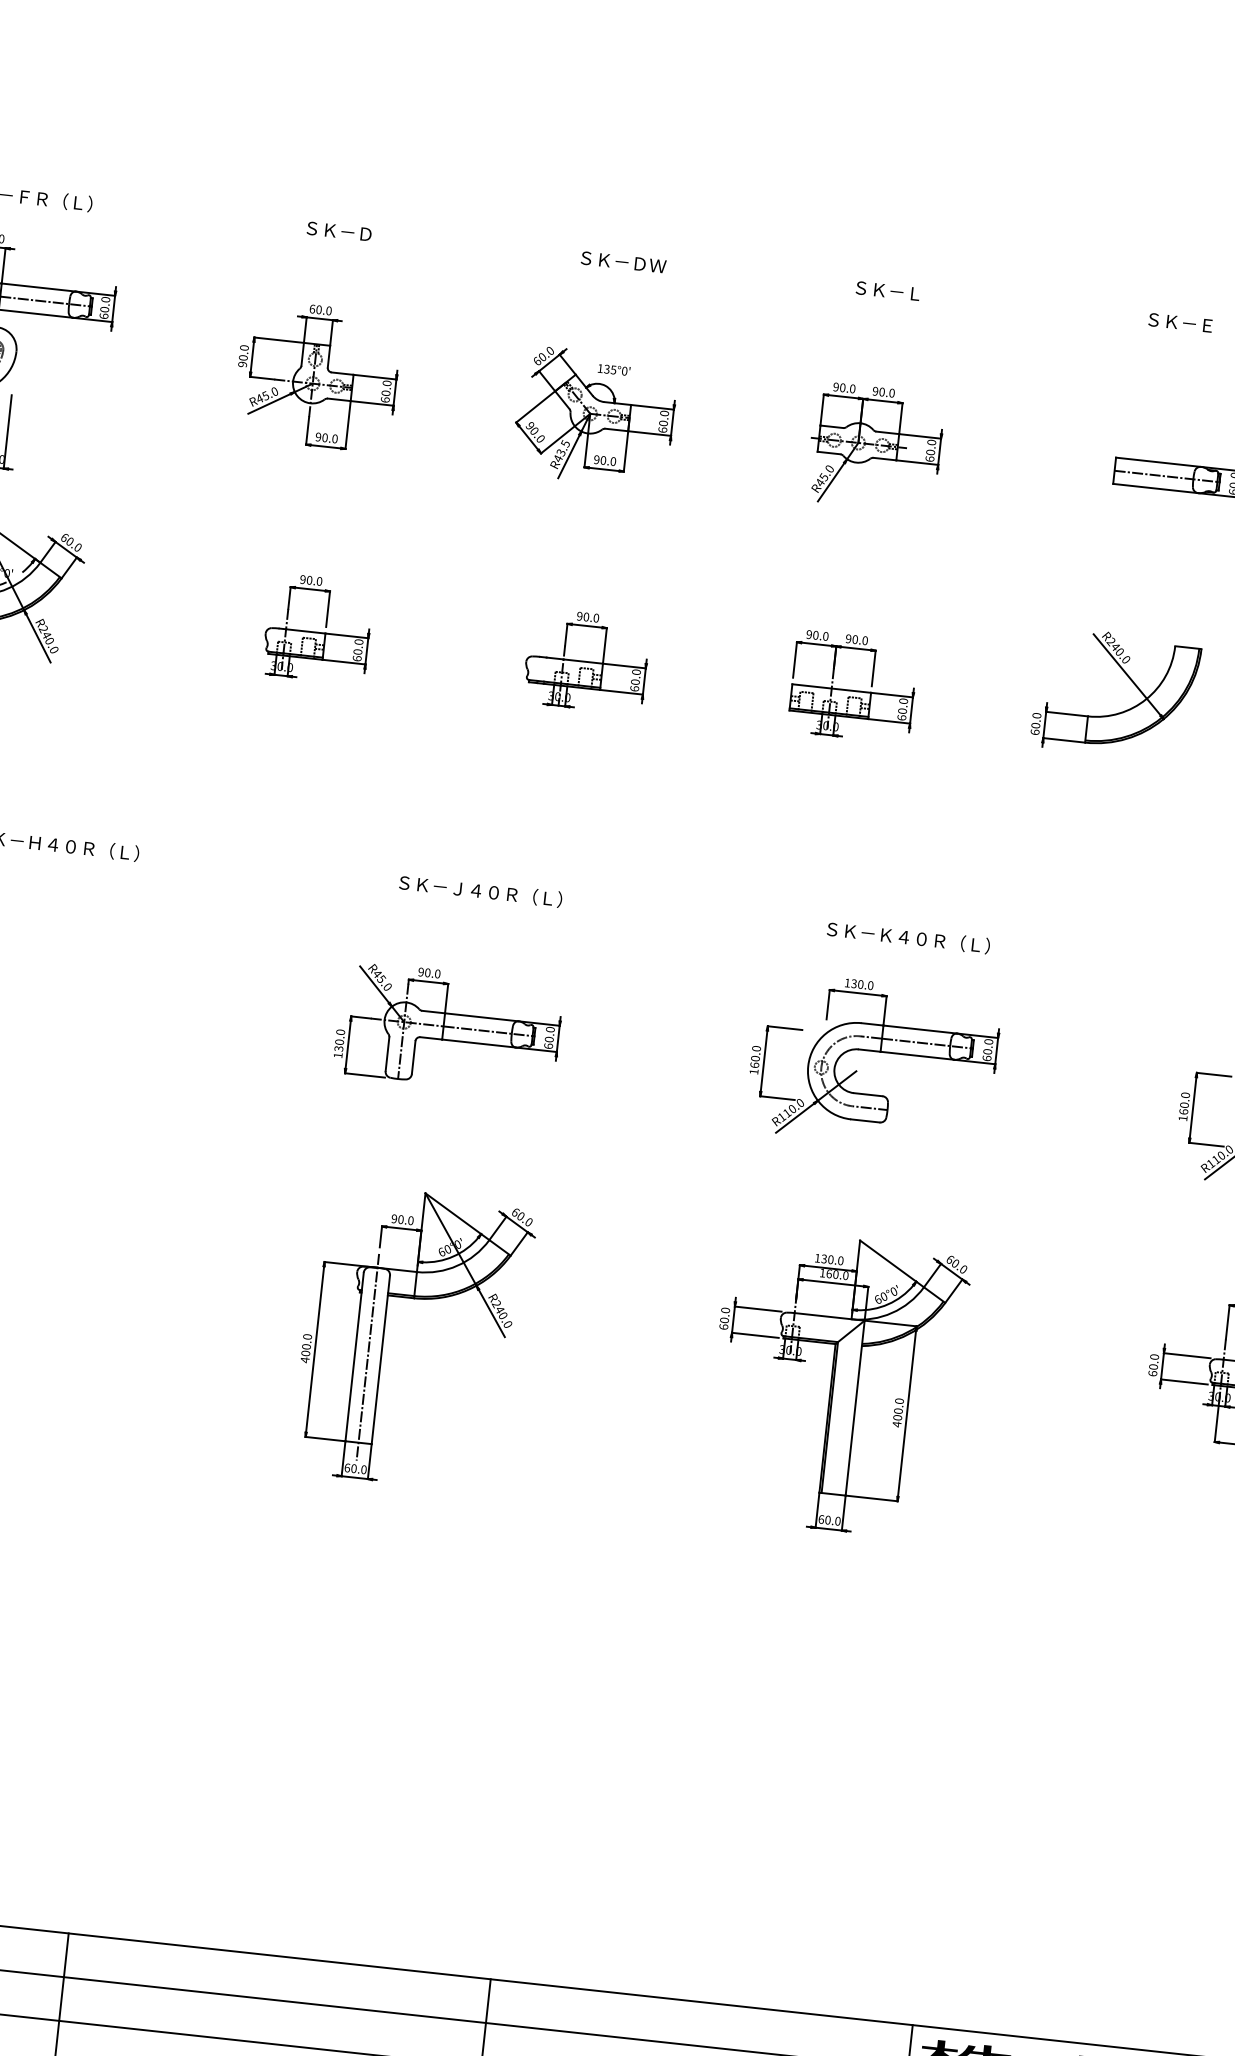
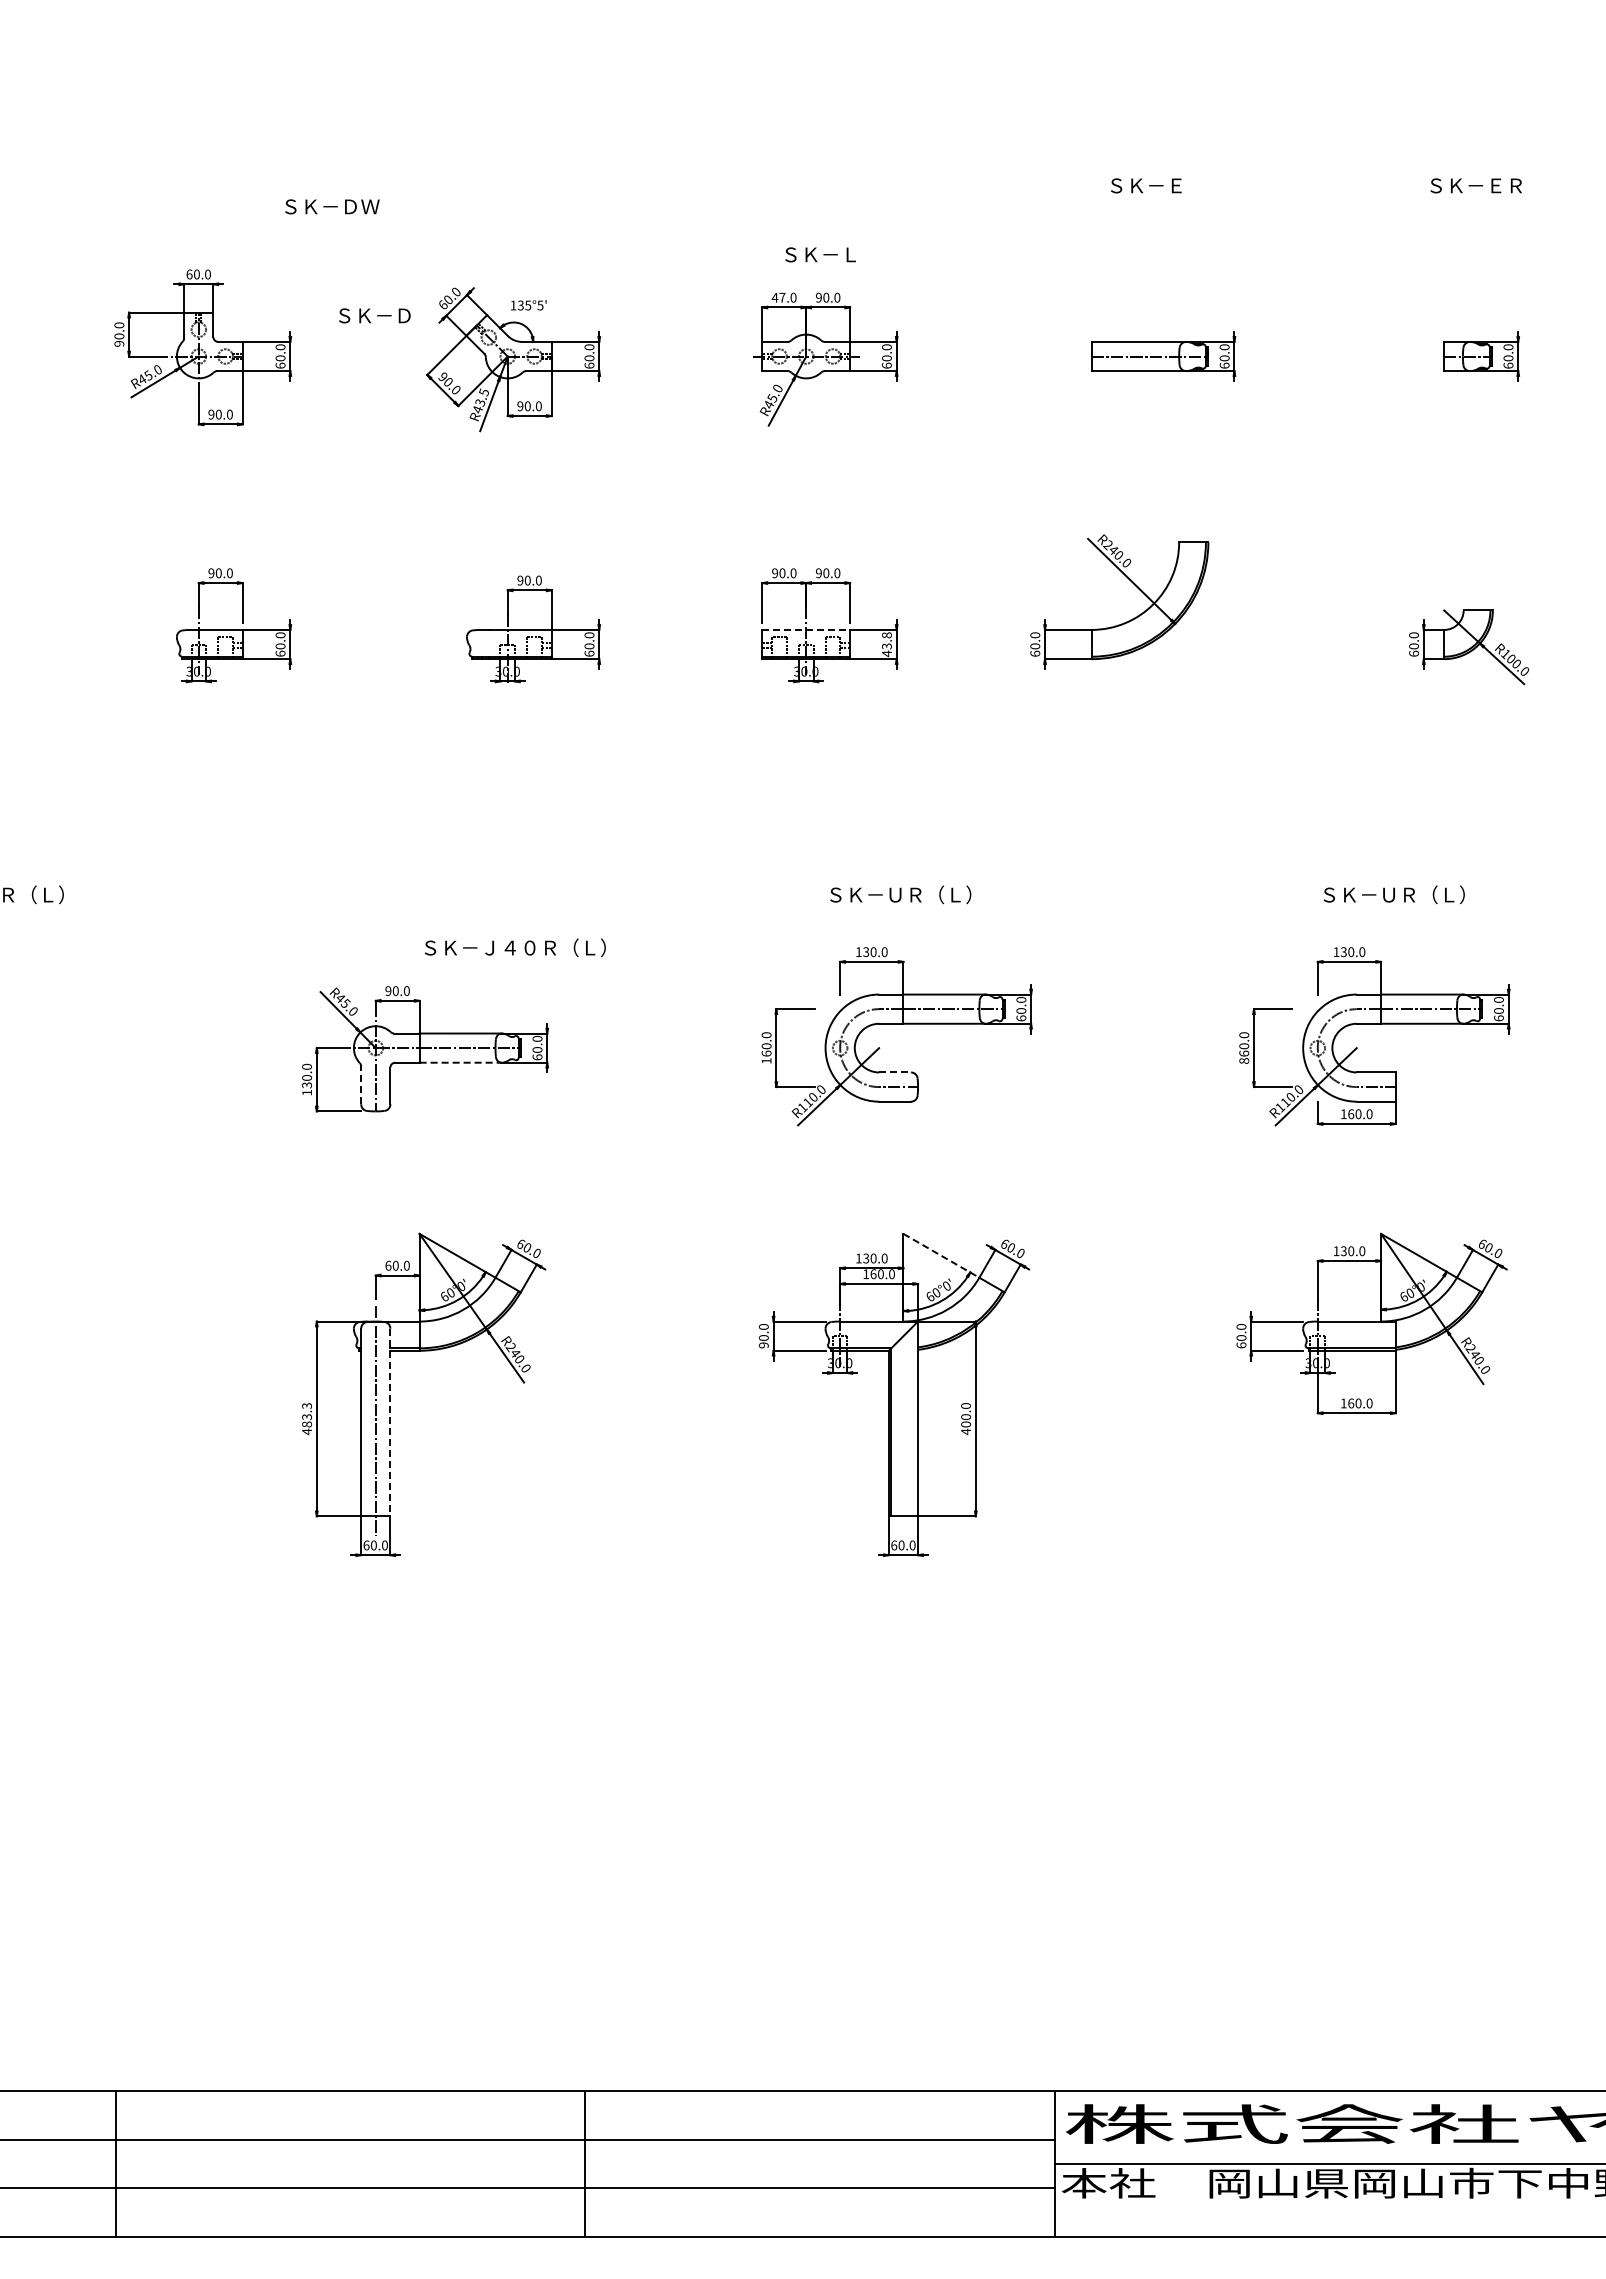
text: (339, 231) -> (374, 315), moved
text: (623, 262) -> (332, 206), moved
text: (887, 290) -> (820, 254), moved
text: (624, 371) -> (540, 305), 135°0' -> 135°5'
text: (839, 387) -> (778, 297), 90.0 -> 47.0
line: (831, 688) -> (806, 629), solid -> dashed
text: (902, 709) -> (886, 644), 60.0 -> 43.8
text: (480, 890) -> (515, 947), moved
text: (935, 940) -> (950, 894), ＳＫ－Ｋ４０Ｒ（Ｌ） -> ＳＫ－ＵＲ（Ｌ）
line: (478, 1043) -> (460, 1062), solid -> dashed
line: (387, 1054) -> (361, 1085), solid -> dashed
line: (867, 1094) -> (894, 1072), solid -> dashed
text: (1183, 1118) -> (1244, 1060), 160.0 -> 860.0
text: (394, 1218) -> (388, 1265), 90.0 -> 60.0
line: (892, 1263) -> (941, 1255), solid -> dashed
text: (723, 1327) -> (763, 1345), 60.0 -> 90.0
text: (306, 1345) -> (306, 1415), 400.0 -> 483.3
line: (380, 1359) -> (390, 1422), solid -> dashed

